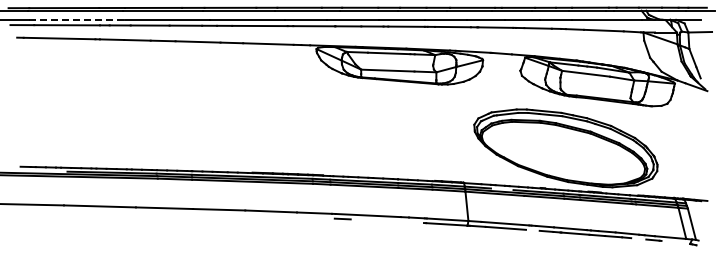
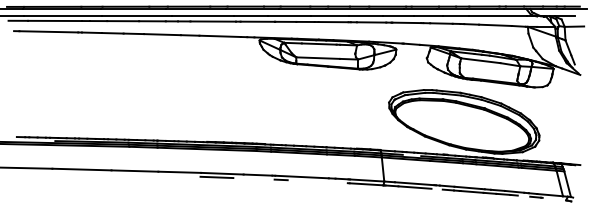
line: (76, 19) -> (62, 16), dashed -> solid
line: (264, 215) -> (216, 177), added

